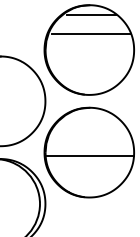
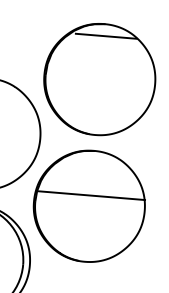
line: (91, 34) -> (104, 60), removed
line: (89, 155) -> (90, 195), moved

